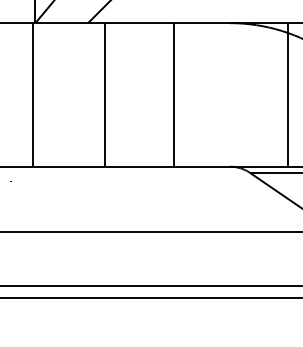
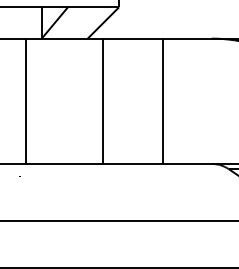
line: (33, 94) -> (26, 100), moved

